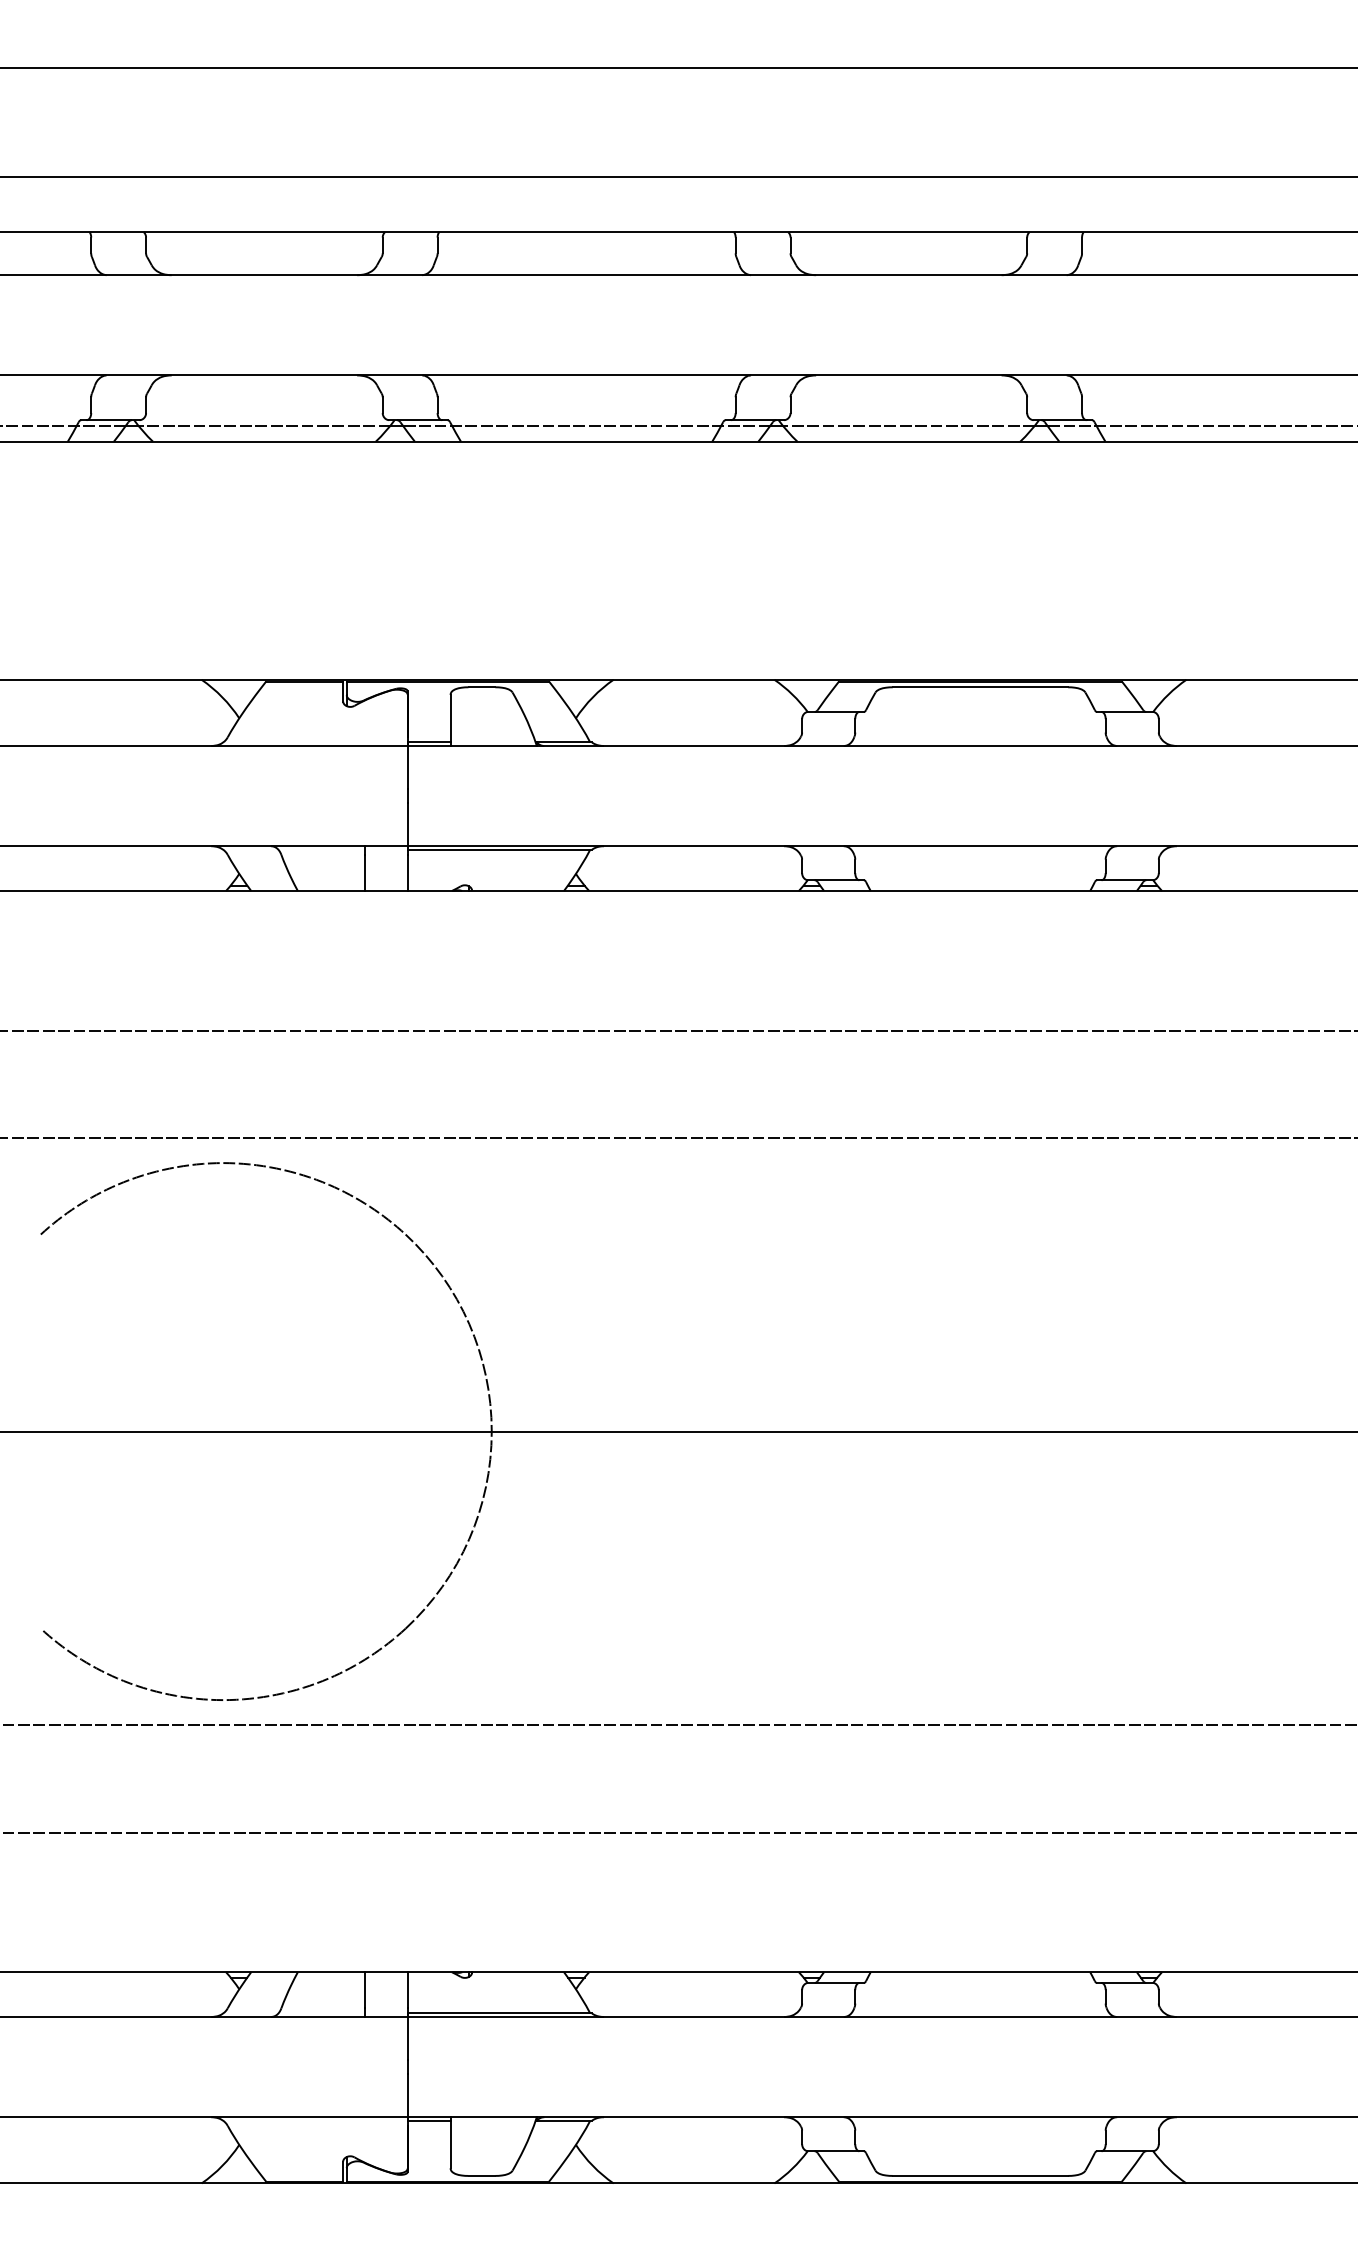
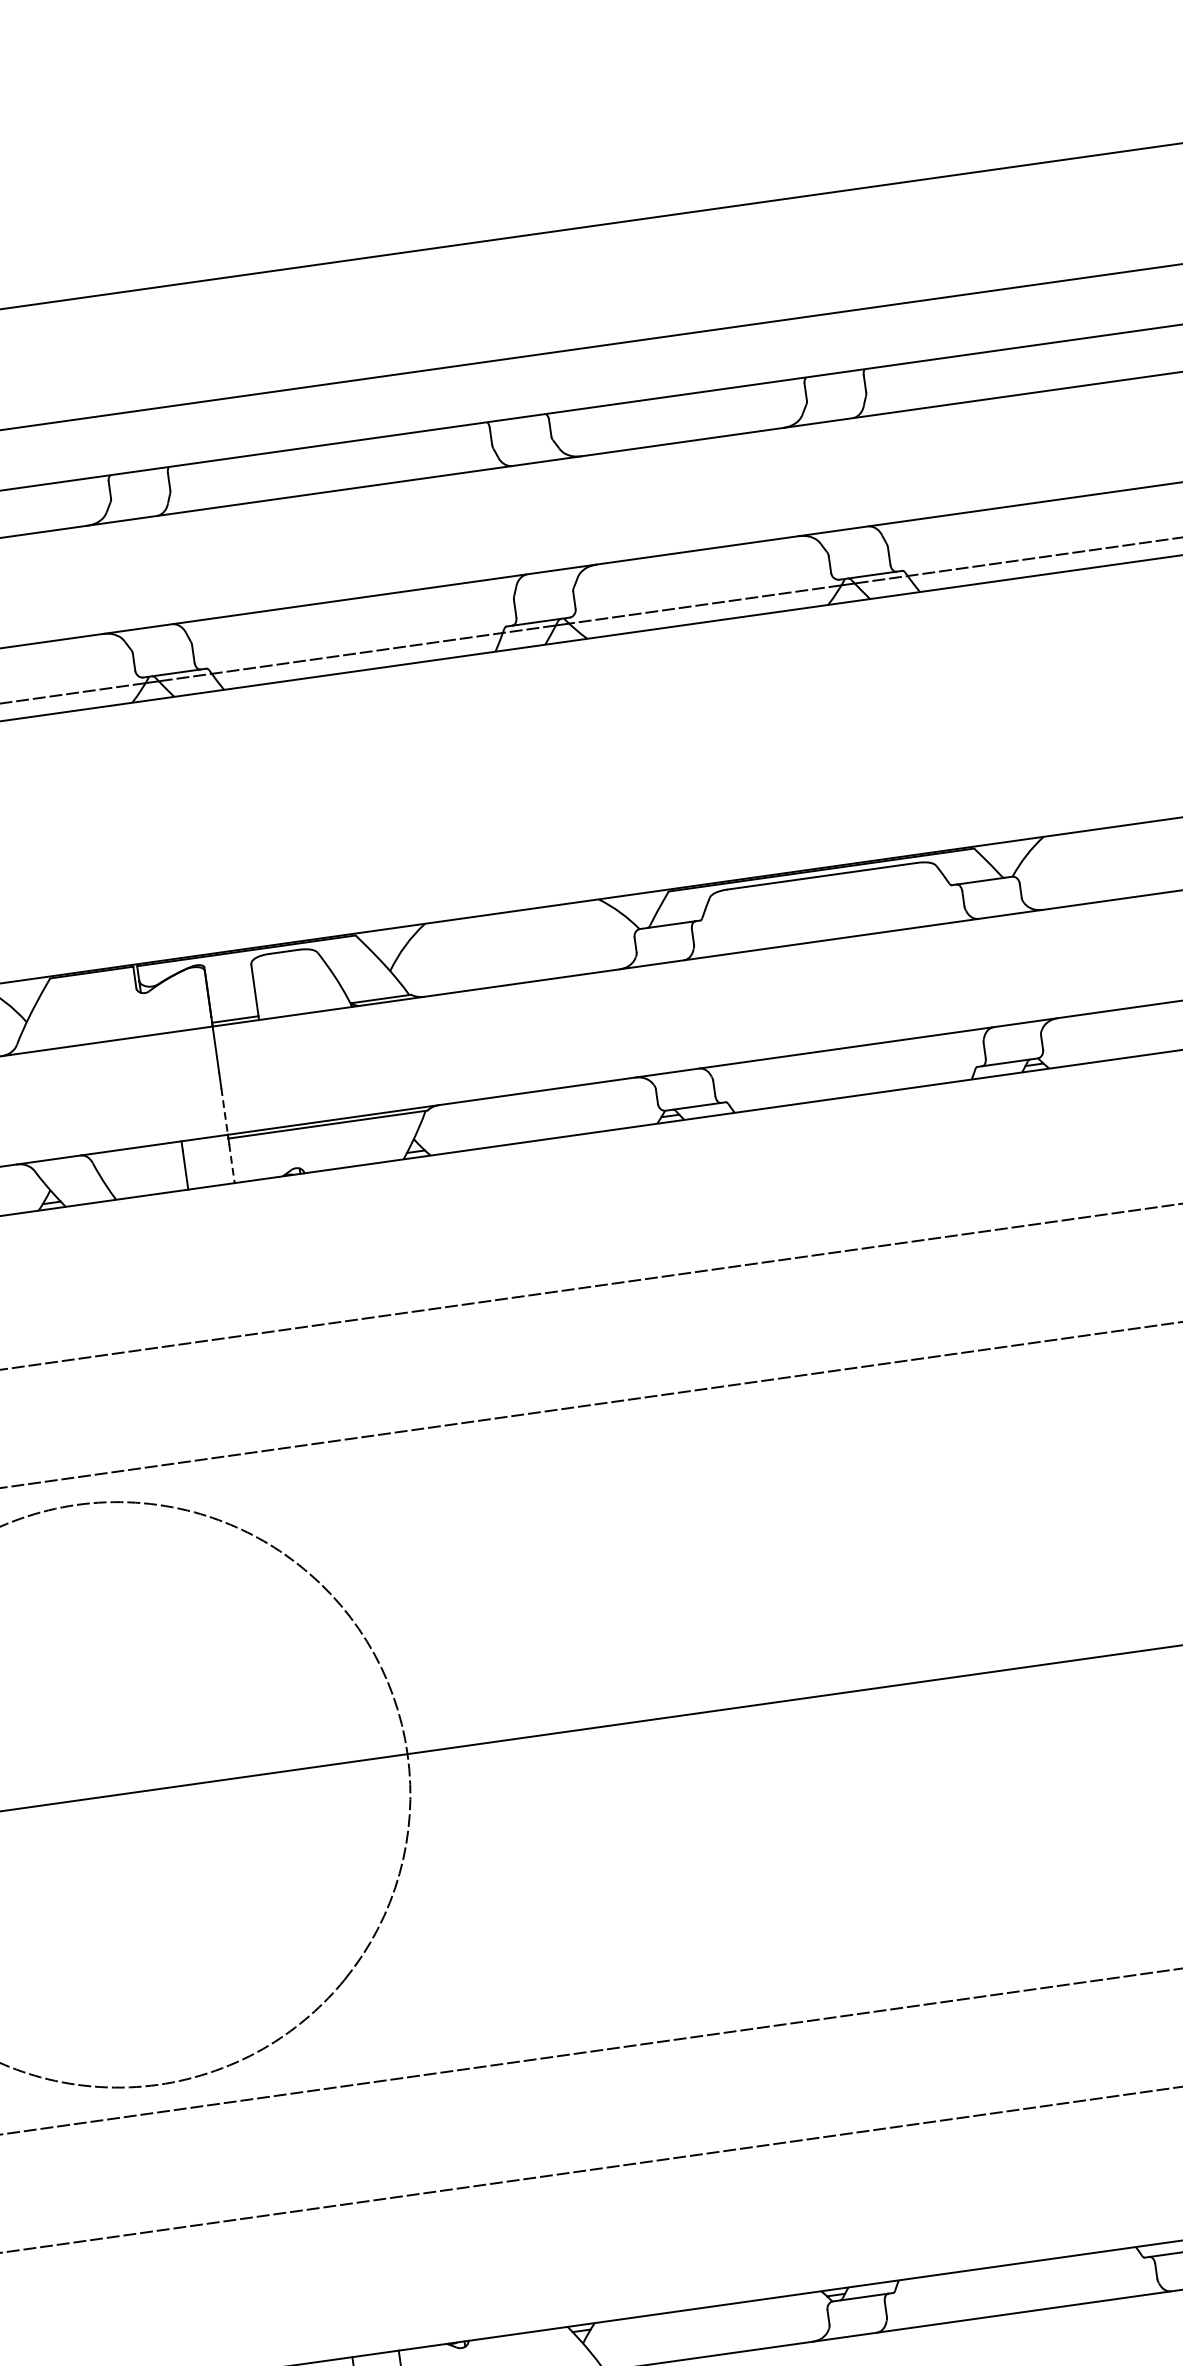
line: (407, 825) -> (224, 1112), solid -> dashed
line: (407, 873) -> (231, 1164), solid -> dashed

